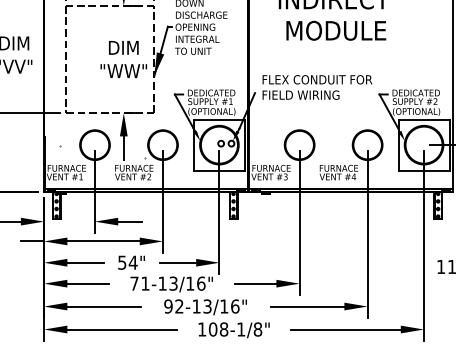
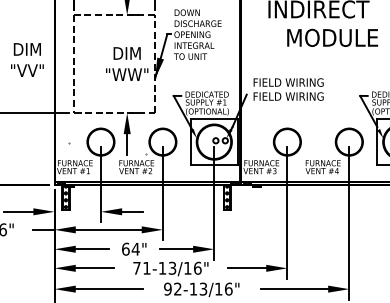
text: (336, 30) -> (332, 37), moved
text: (321, 79) -> (307, 82), FLEX CONDUIT FOR -> FIELD WIRING
text: (122, 262) -> (126, 249), 54" -> 64"

